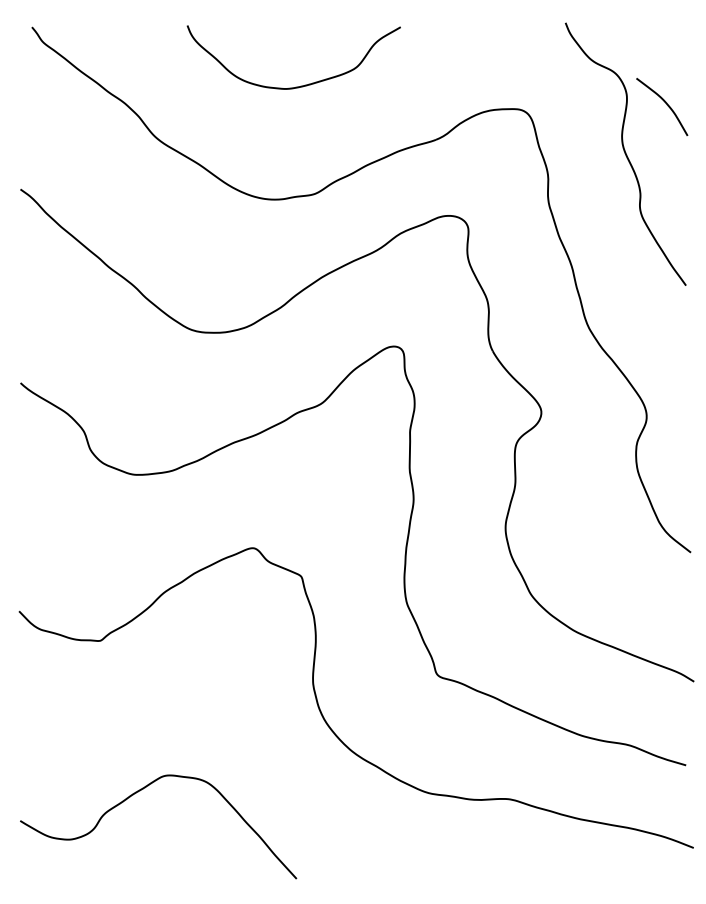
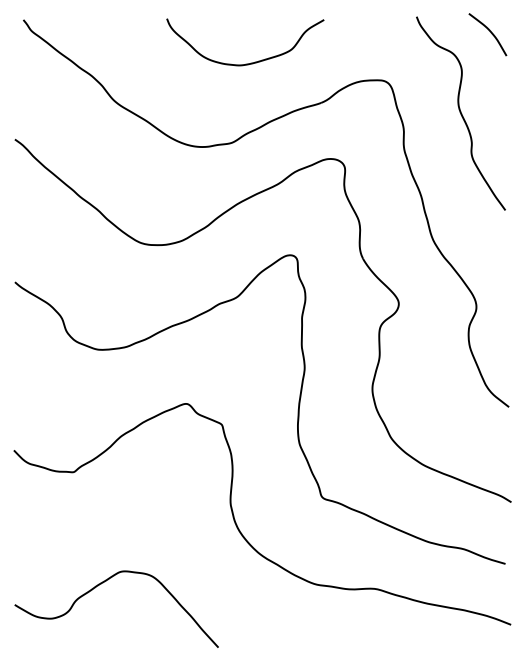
curve: (300, 84) -> (250, 62), moved
curve: (664, 102) -> (489, 31), moved

